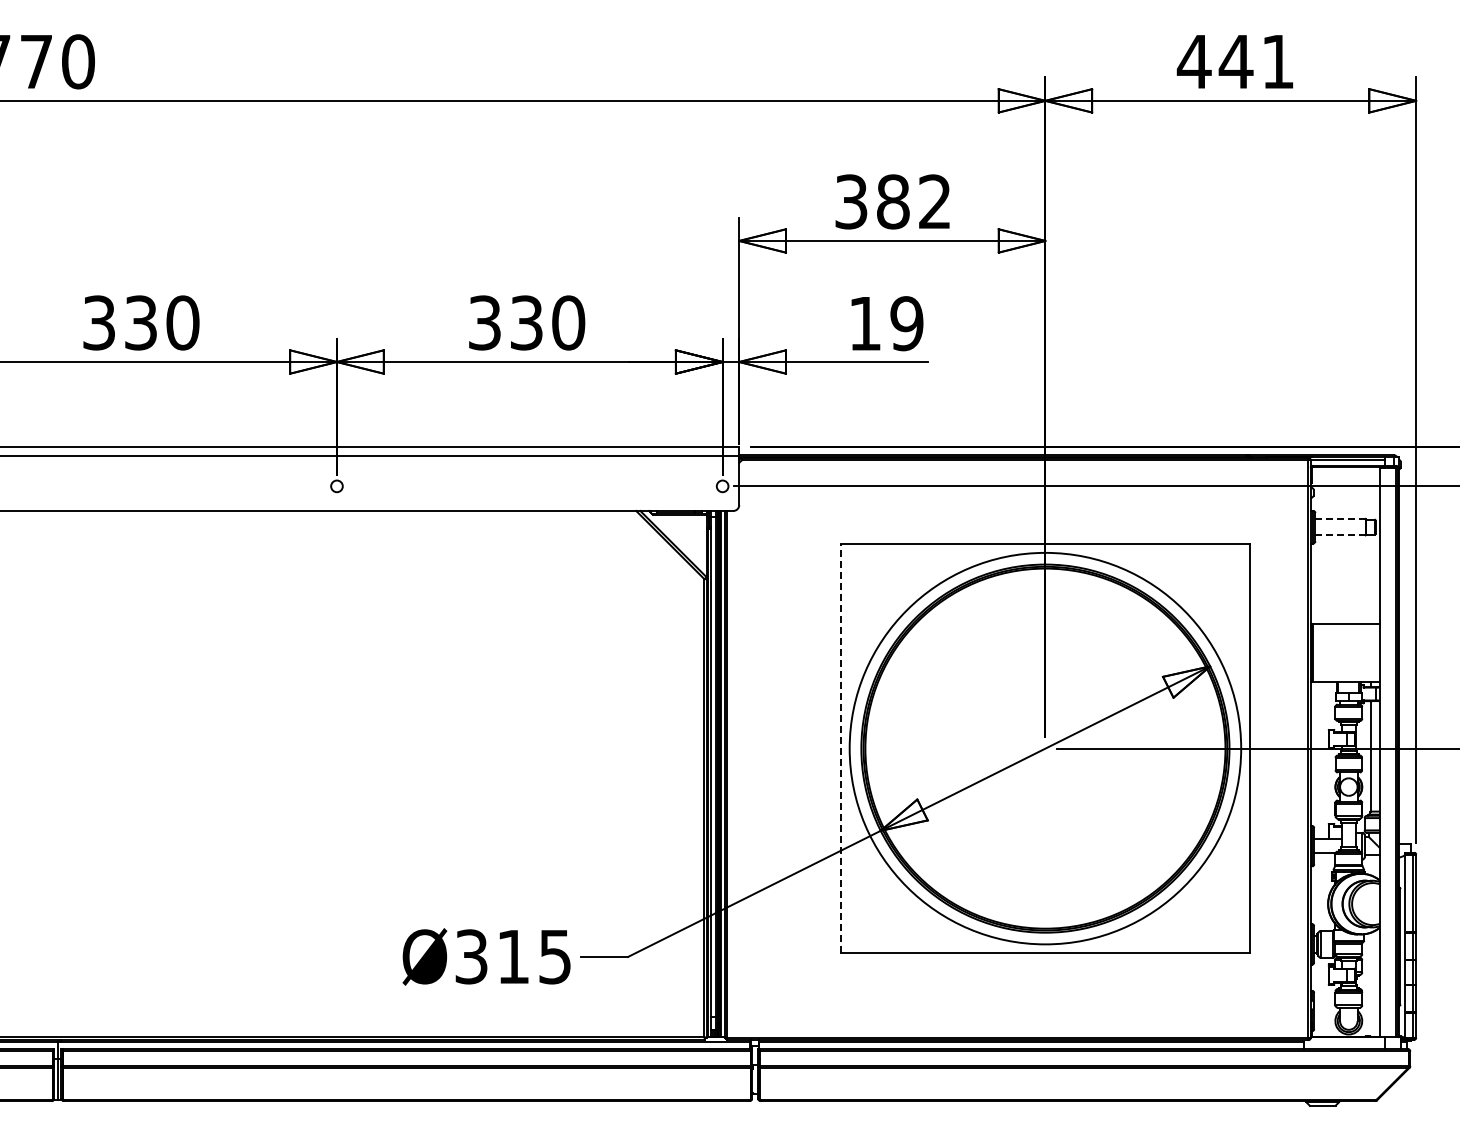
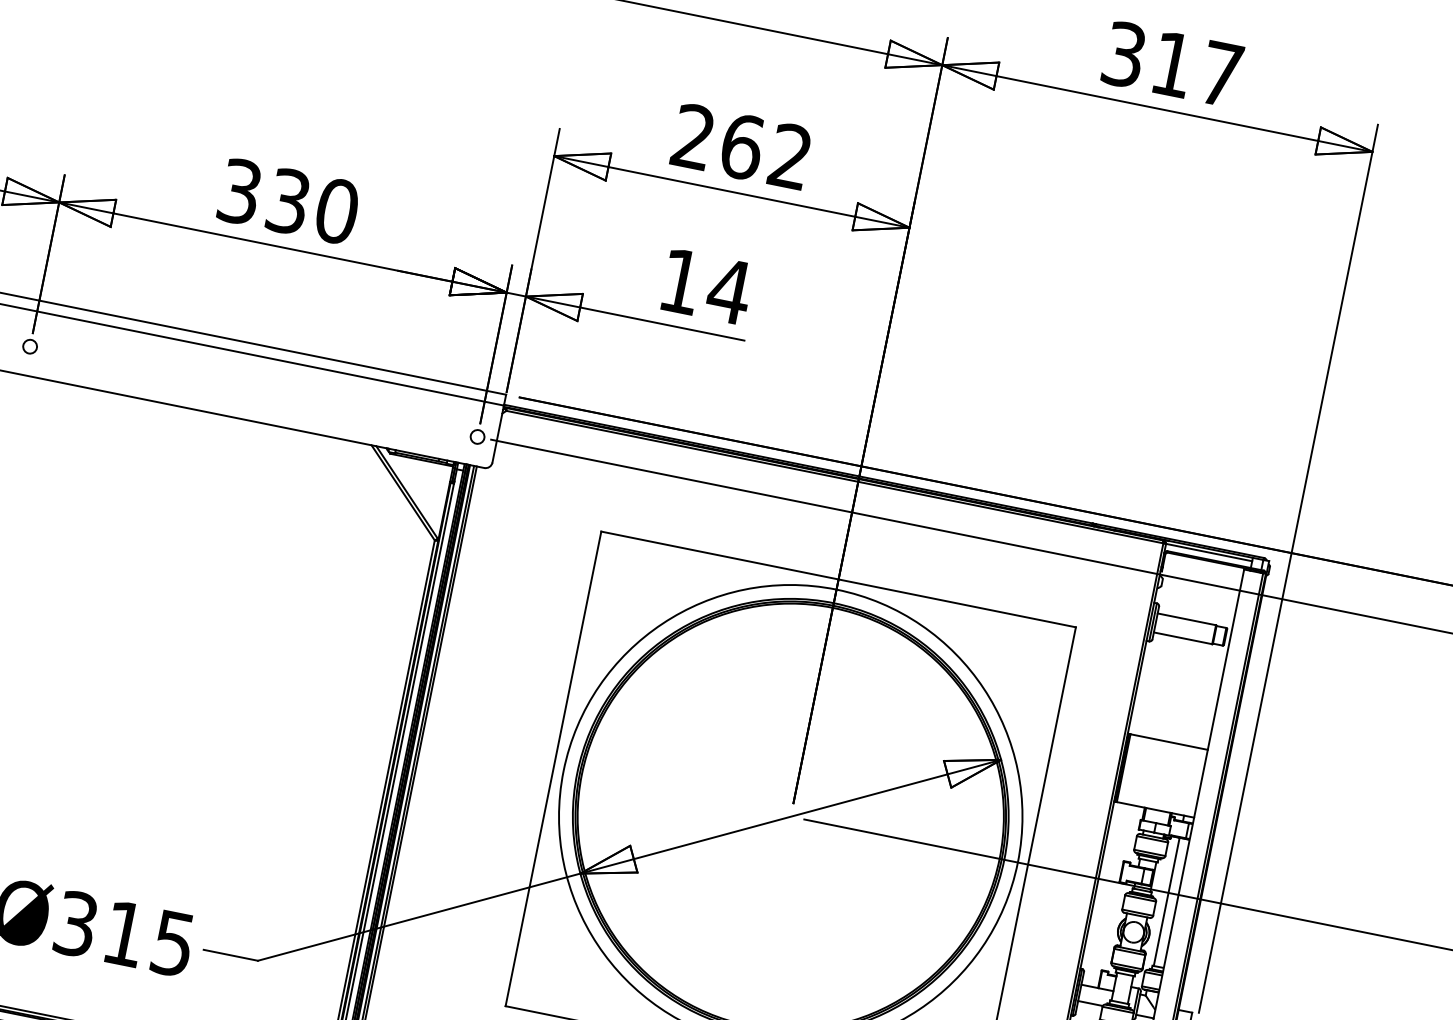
text: (1234, 61) -> (1170, 63), 441 -> 317
text: (872, 201) -> (718, 141), 382 -> 262
text: (906, 323) -> (729, 290), 19 -> 14
line: (1340, 518) -> (1186, 618), dashed -> solid
line: (1340, 535) -> (1182, 638), dashed -> solid
line: (840, 748) -> (553, 768), dashed -> solid

